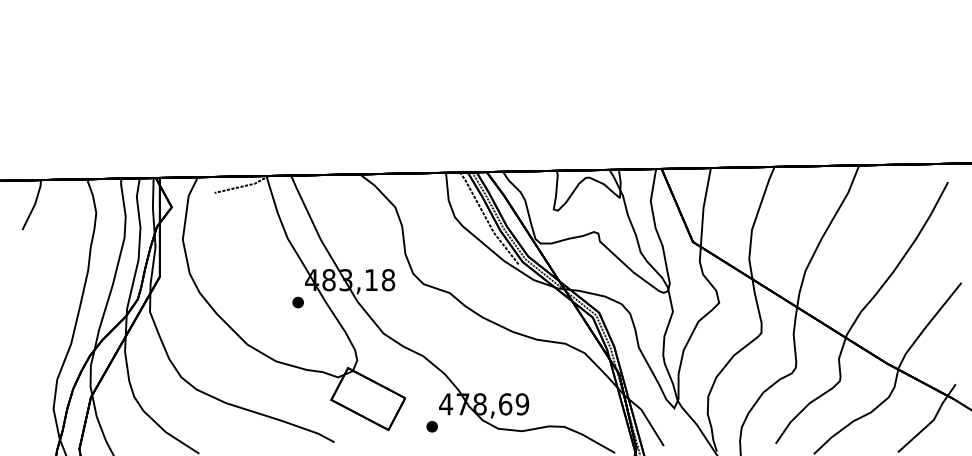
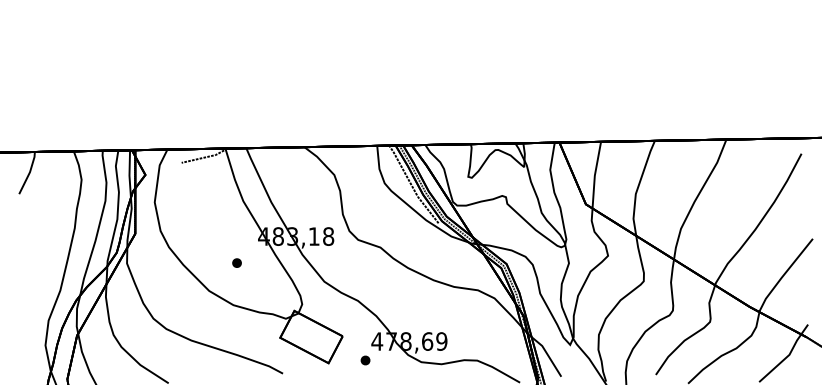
part: (297, 302) -> (236, 263), moved

